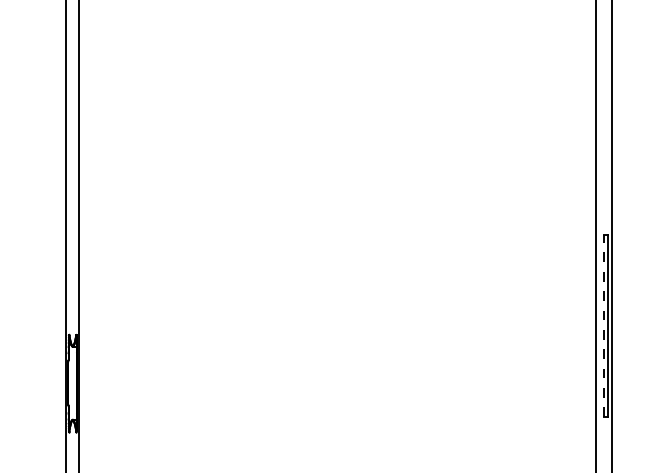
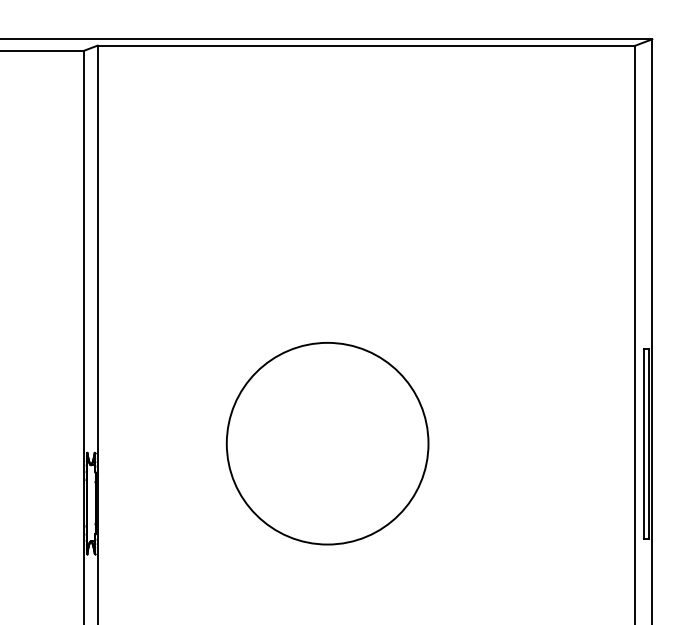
circle: (299, 325) -> (327, 443), added
line: (603, 325) -> (643, 443), dashed -> solid

